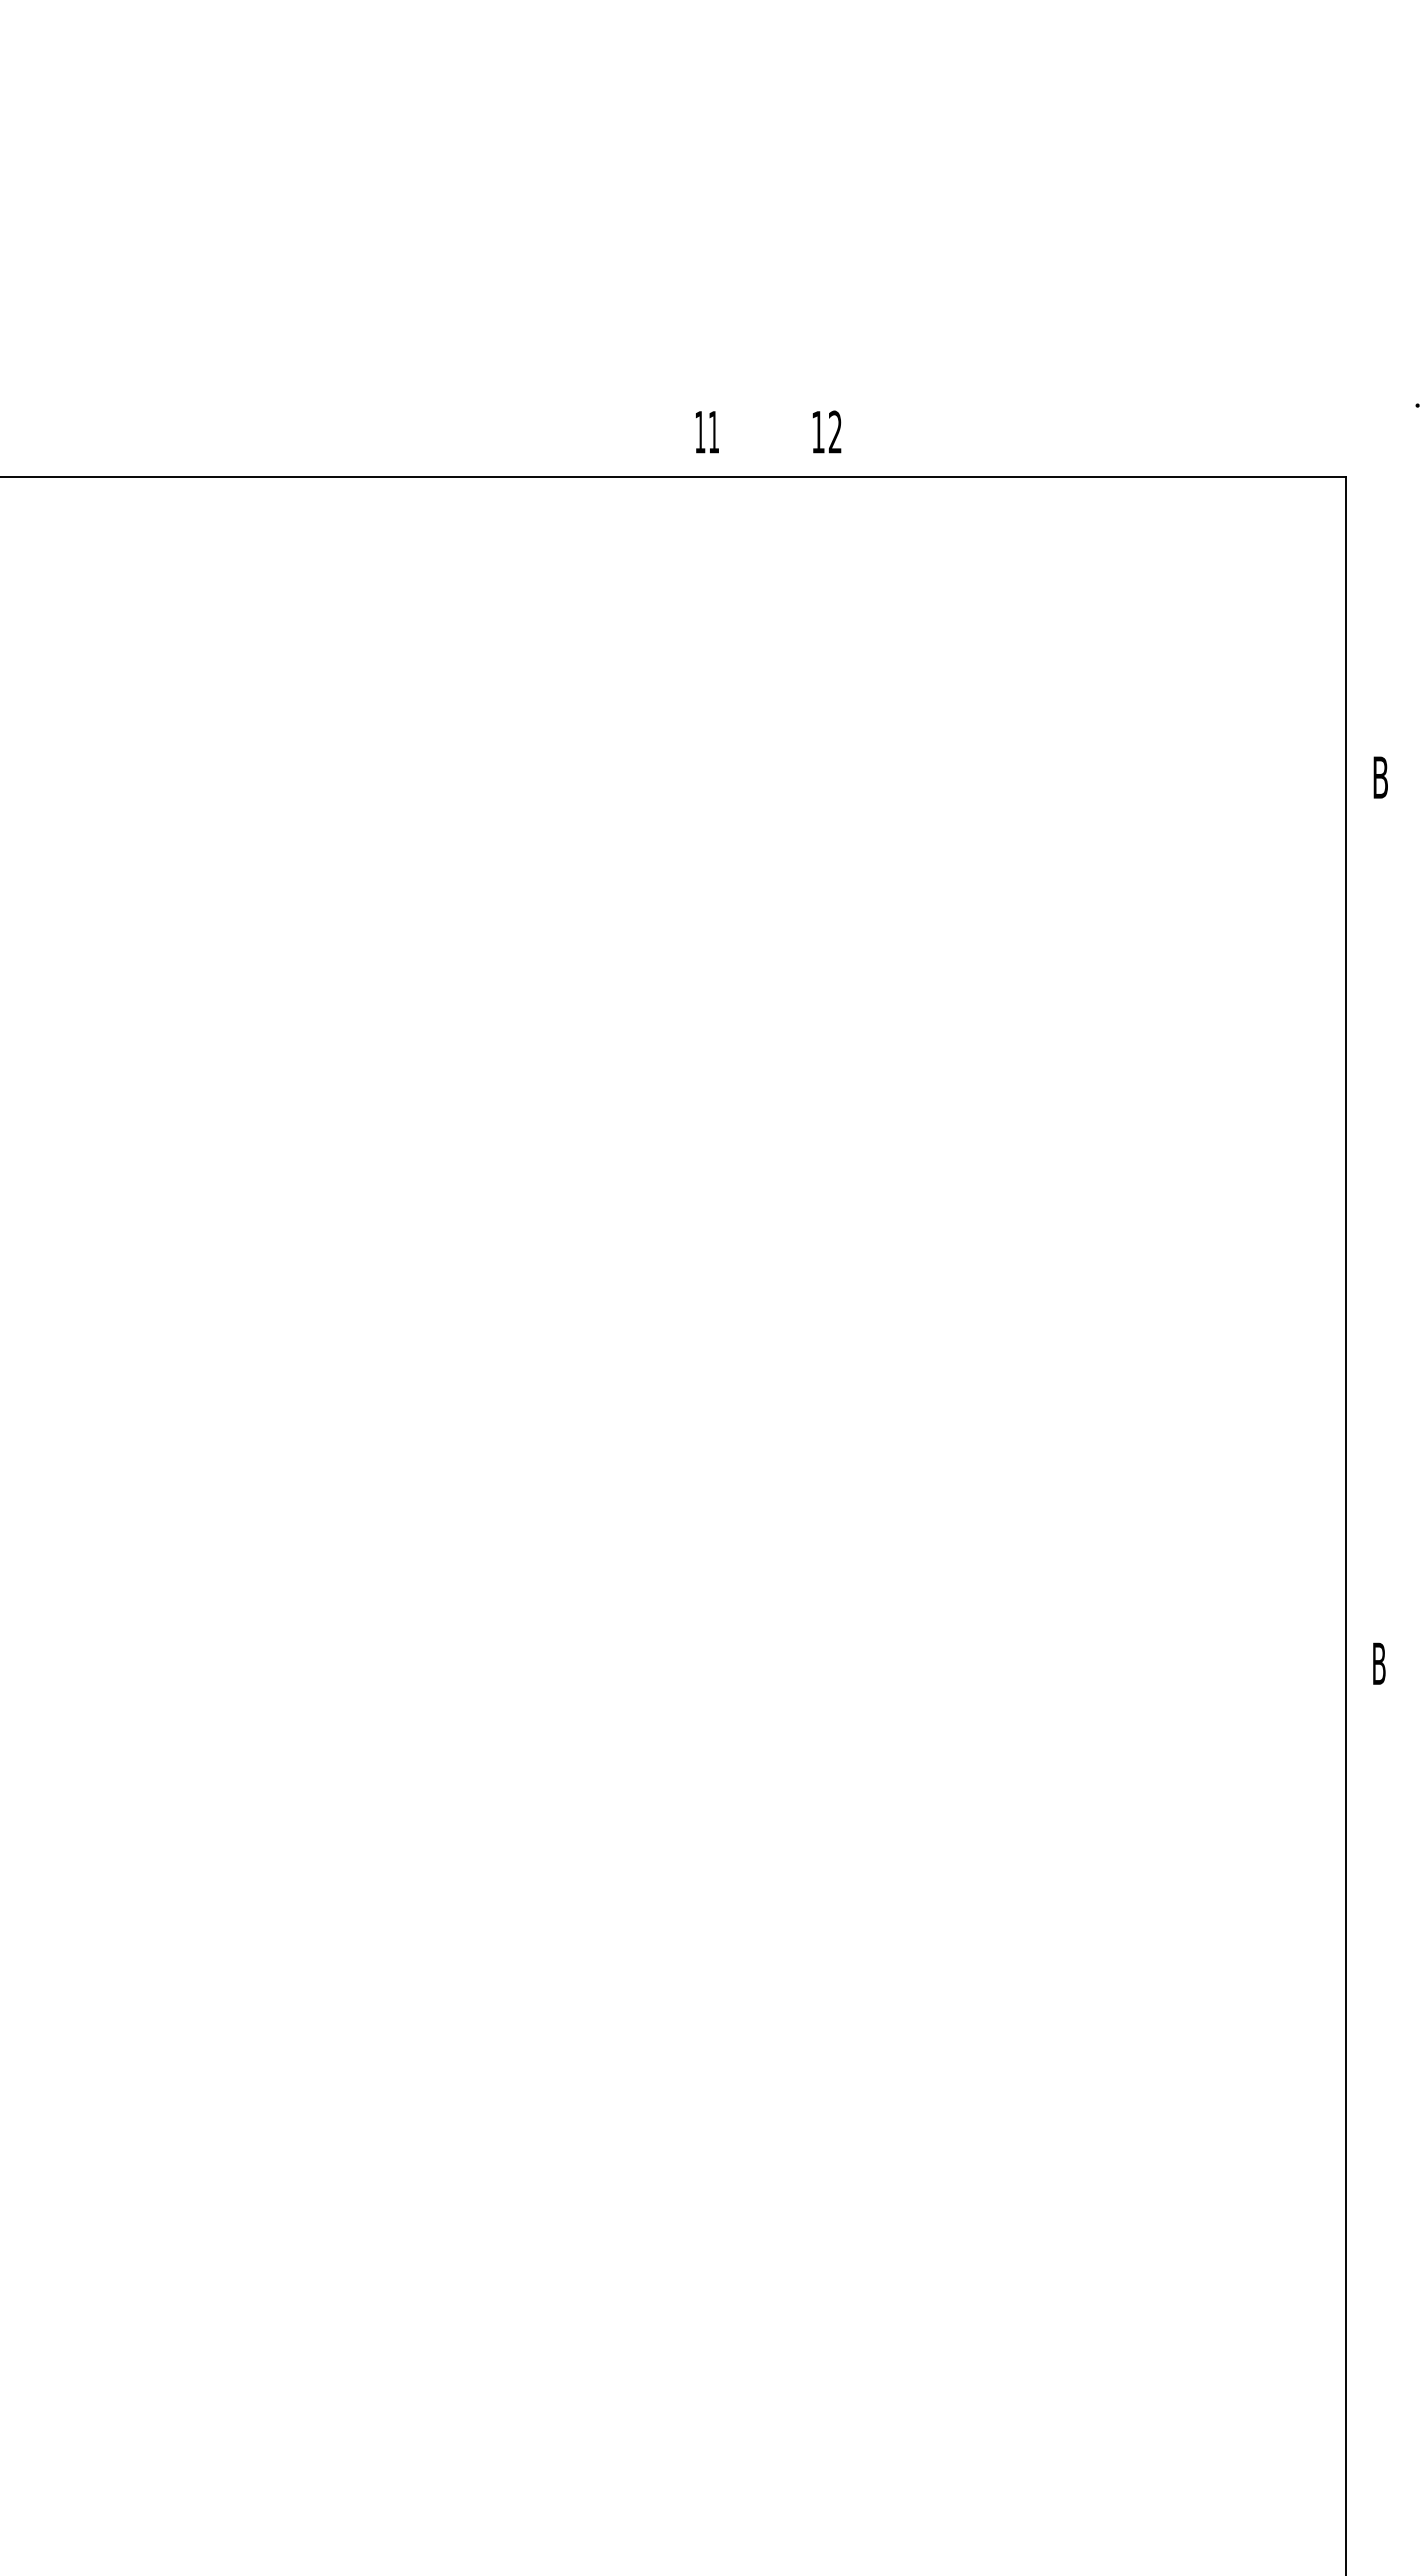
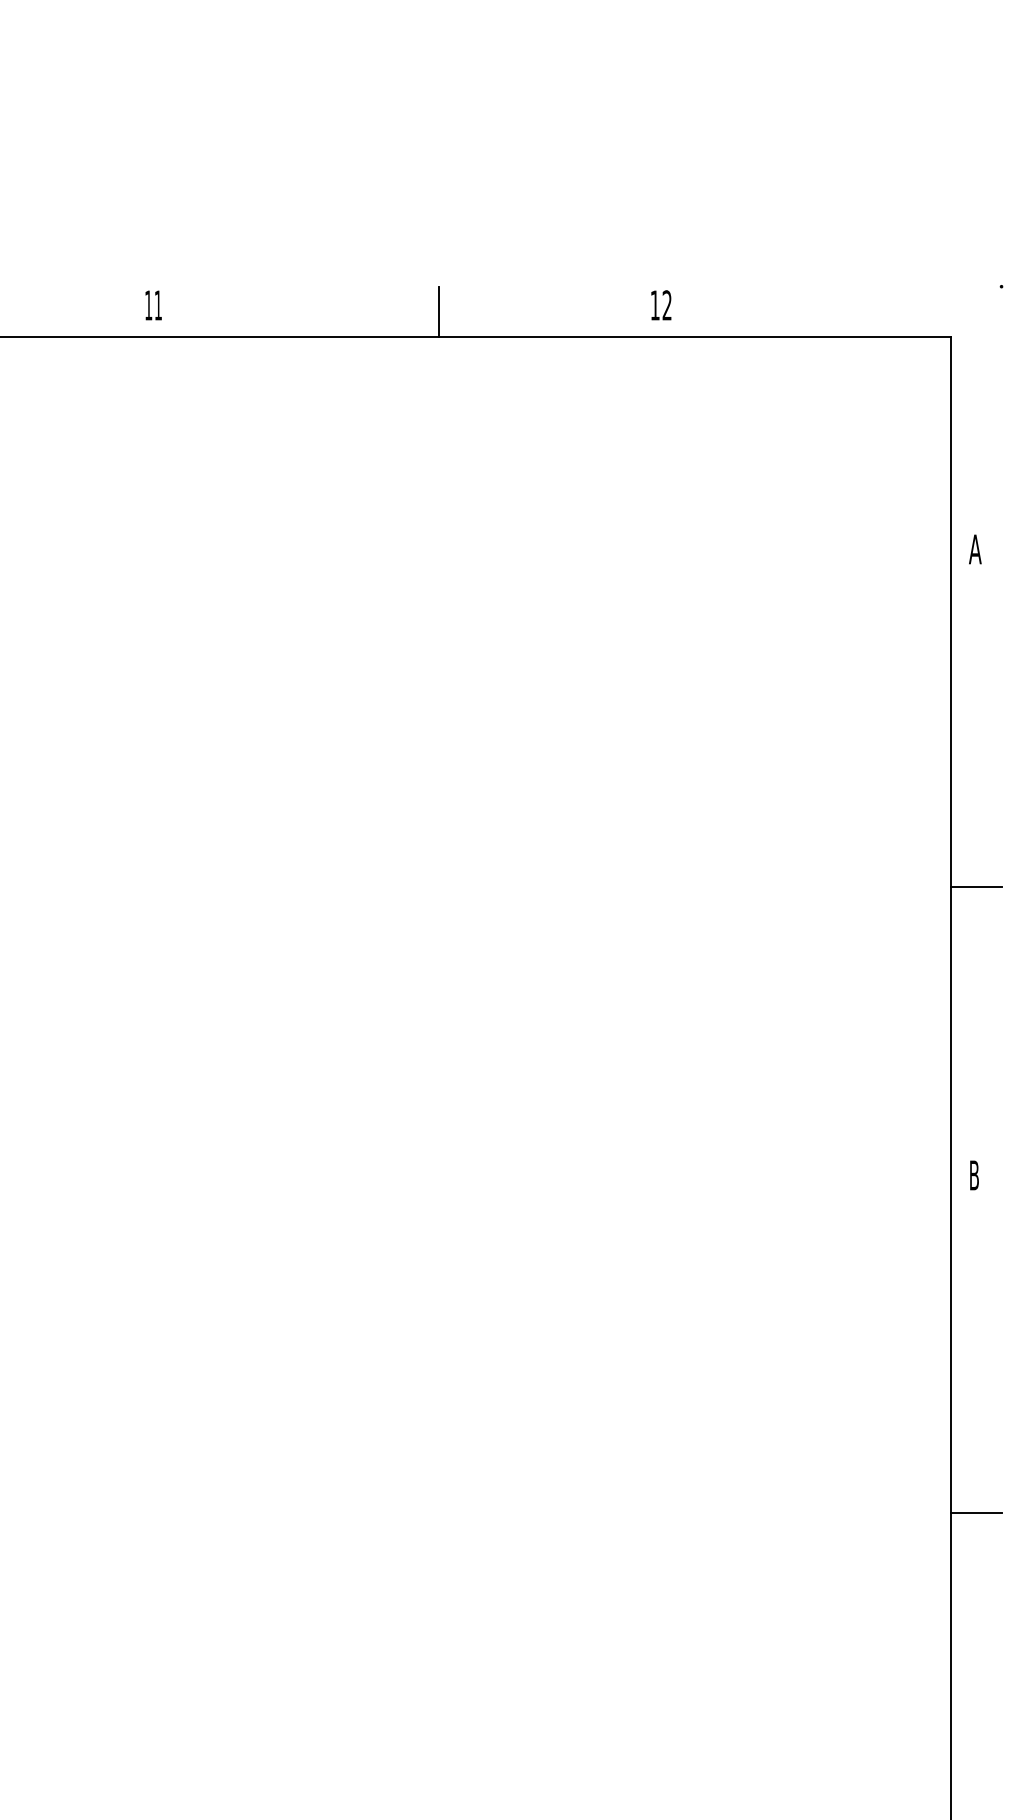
text: (826, 431) -> (660, 304), moved
text: (706, 432) -> (153, 305), moved
line: (620, 441) -> (438, 312), added
text: (1380, 777) -> (975, 549), B -> A
line: (1381, 1255) -> (976, 887), added
line: (1381, 2142) -> (976, 1513), added

